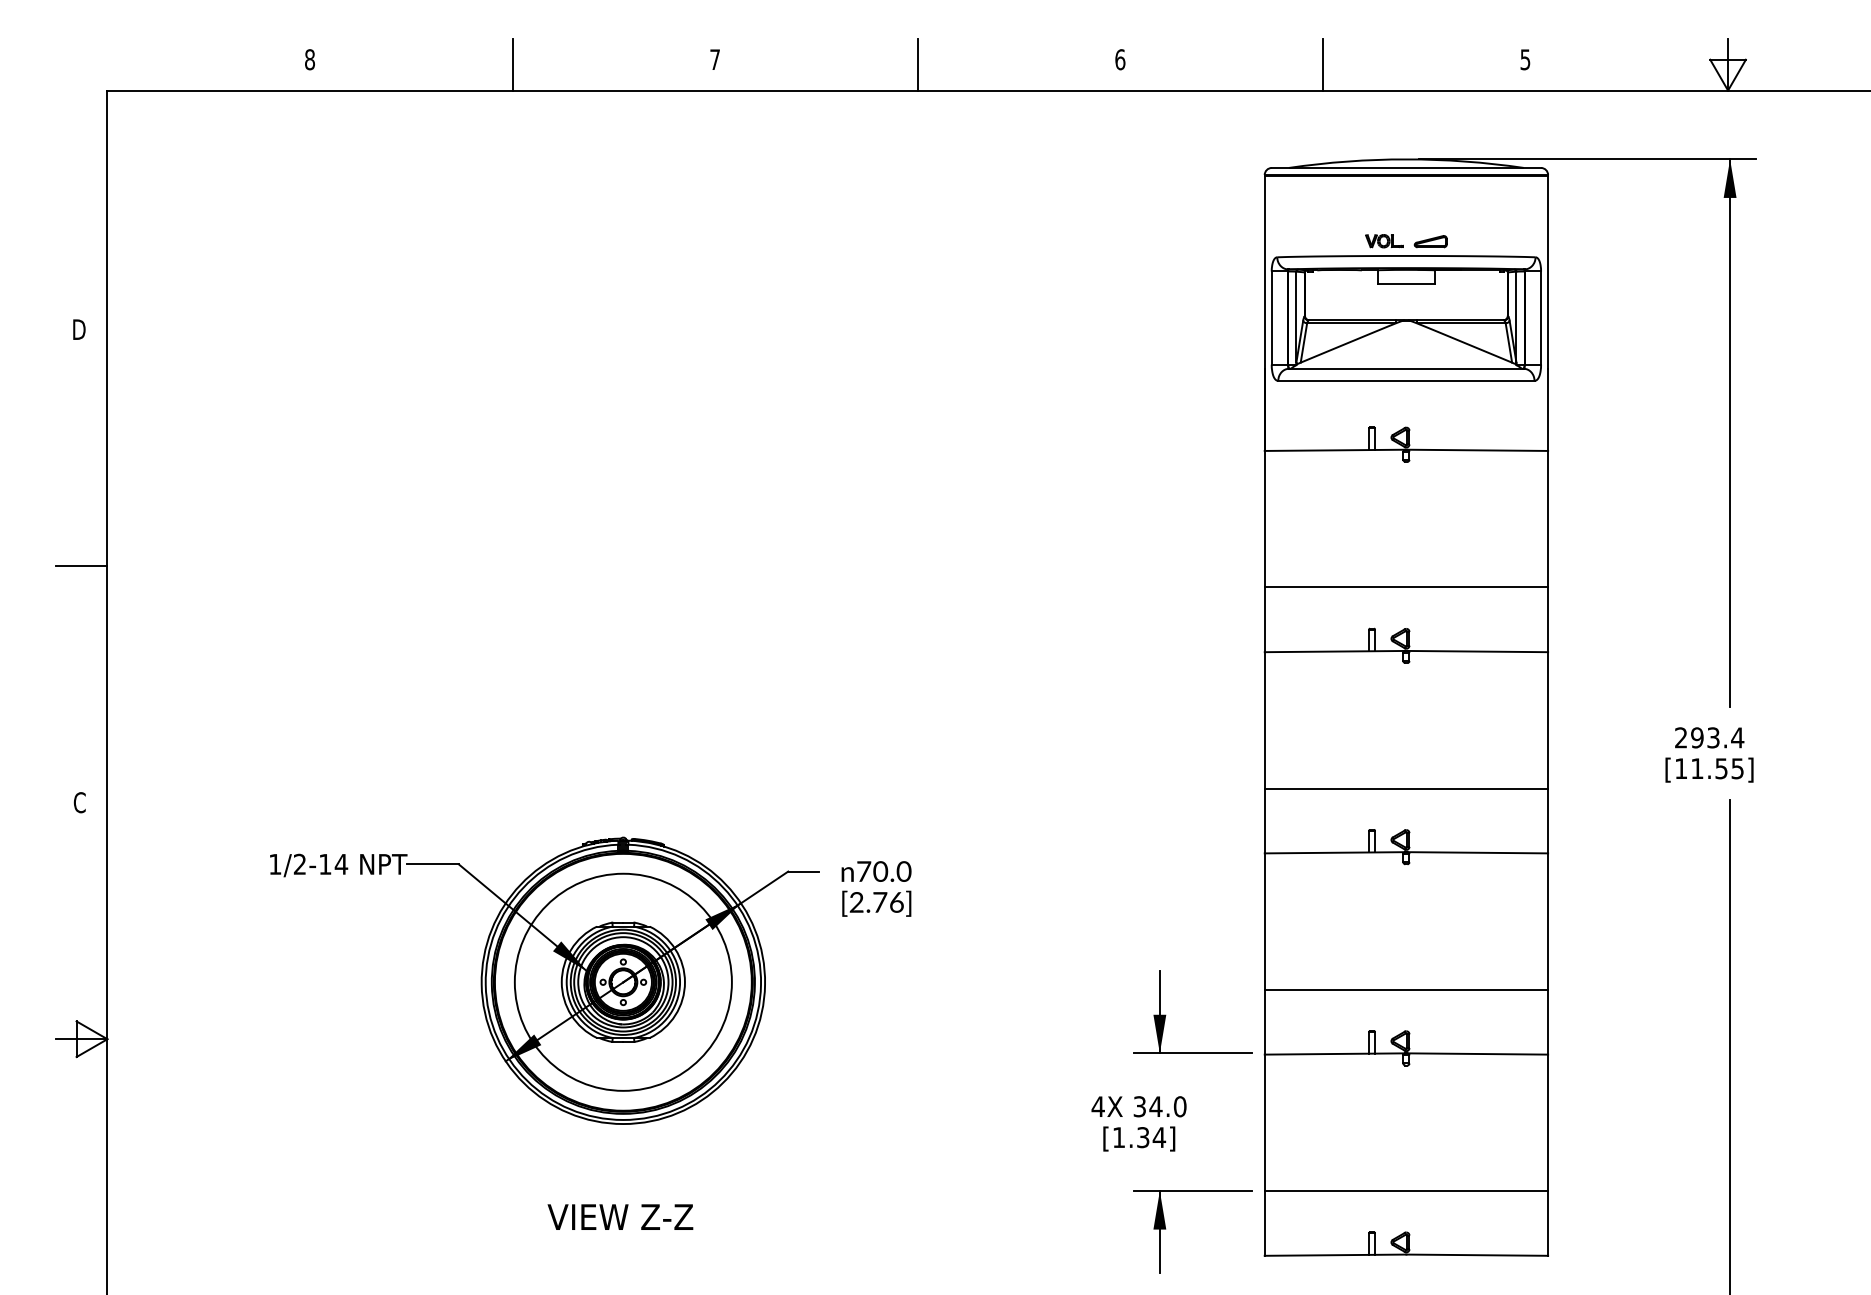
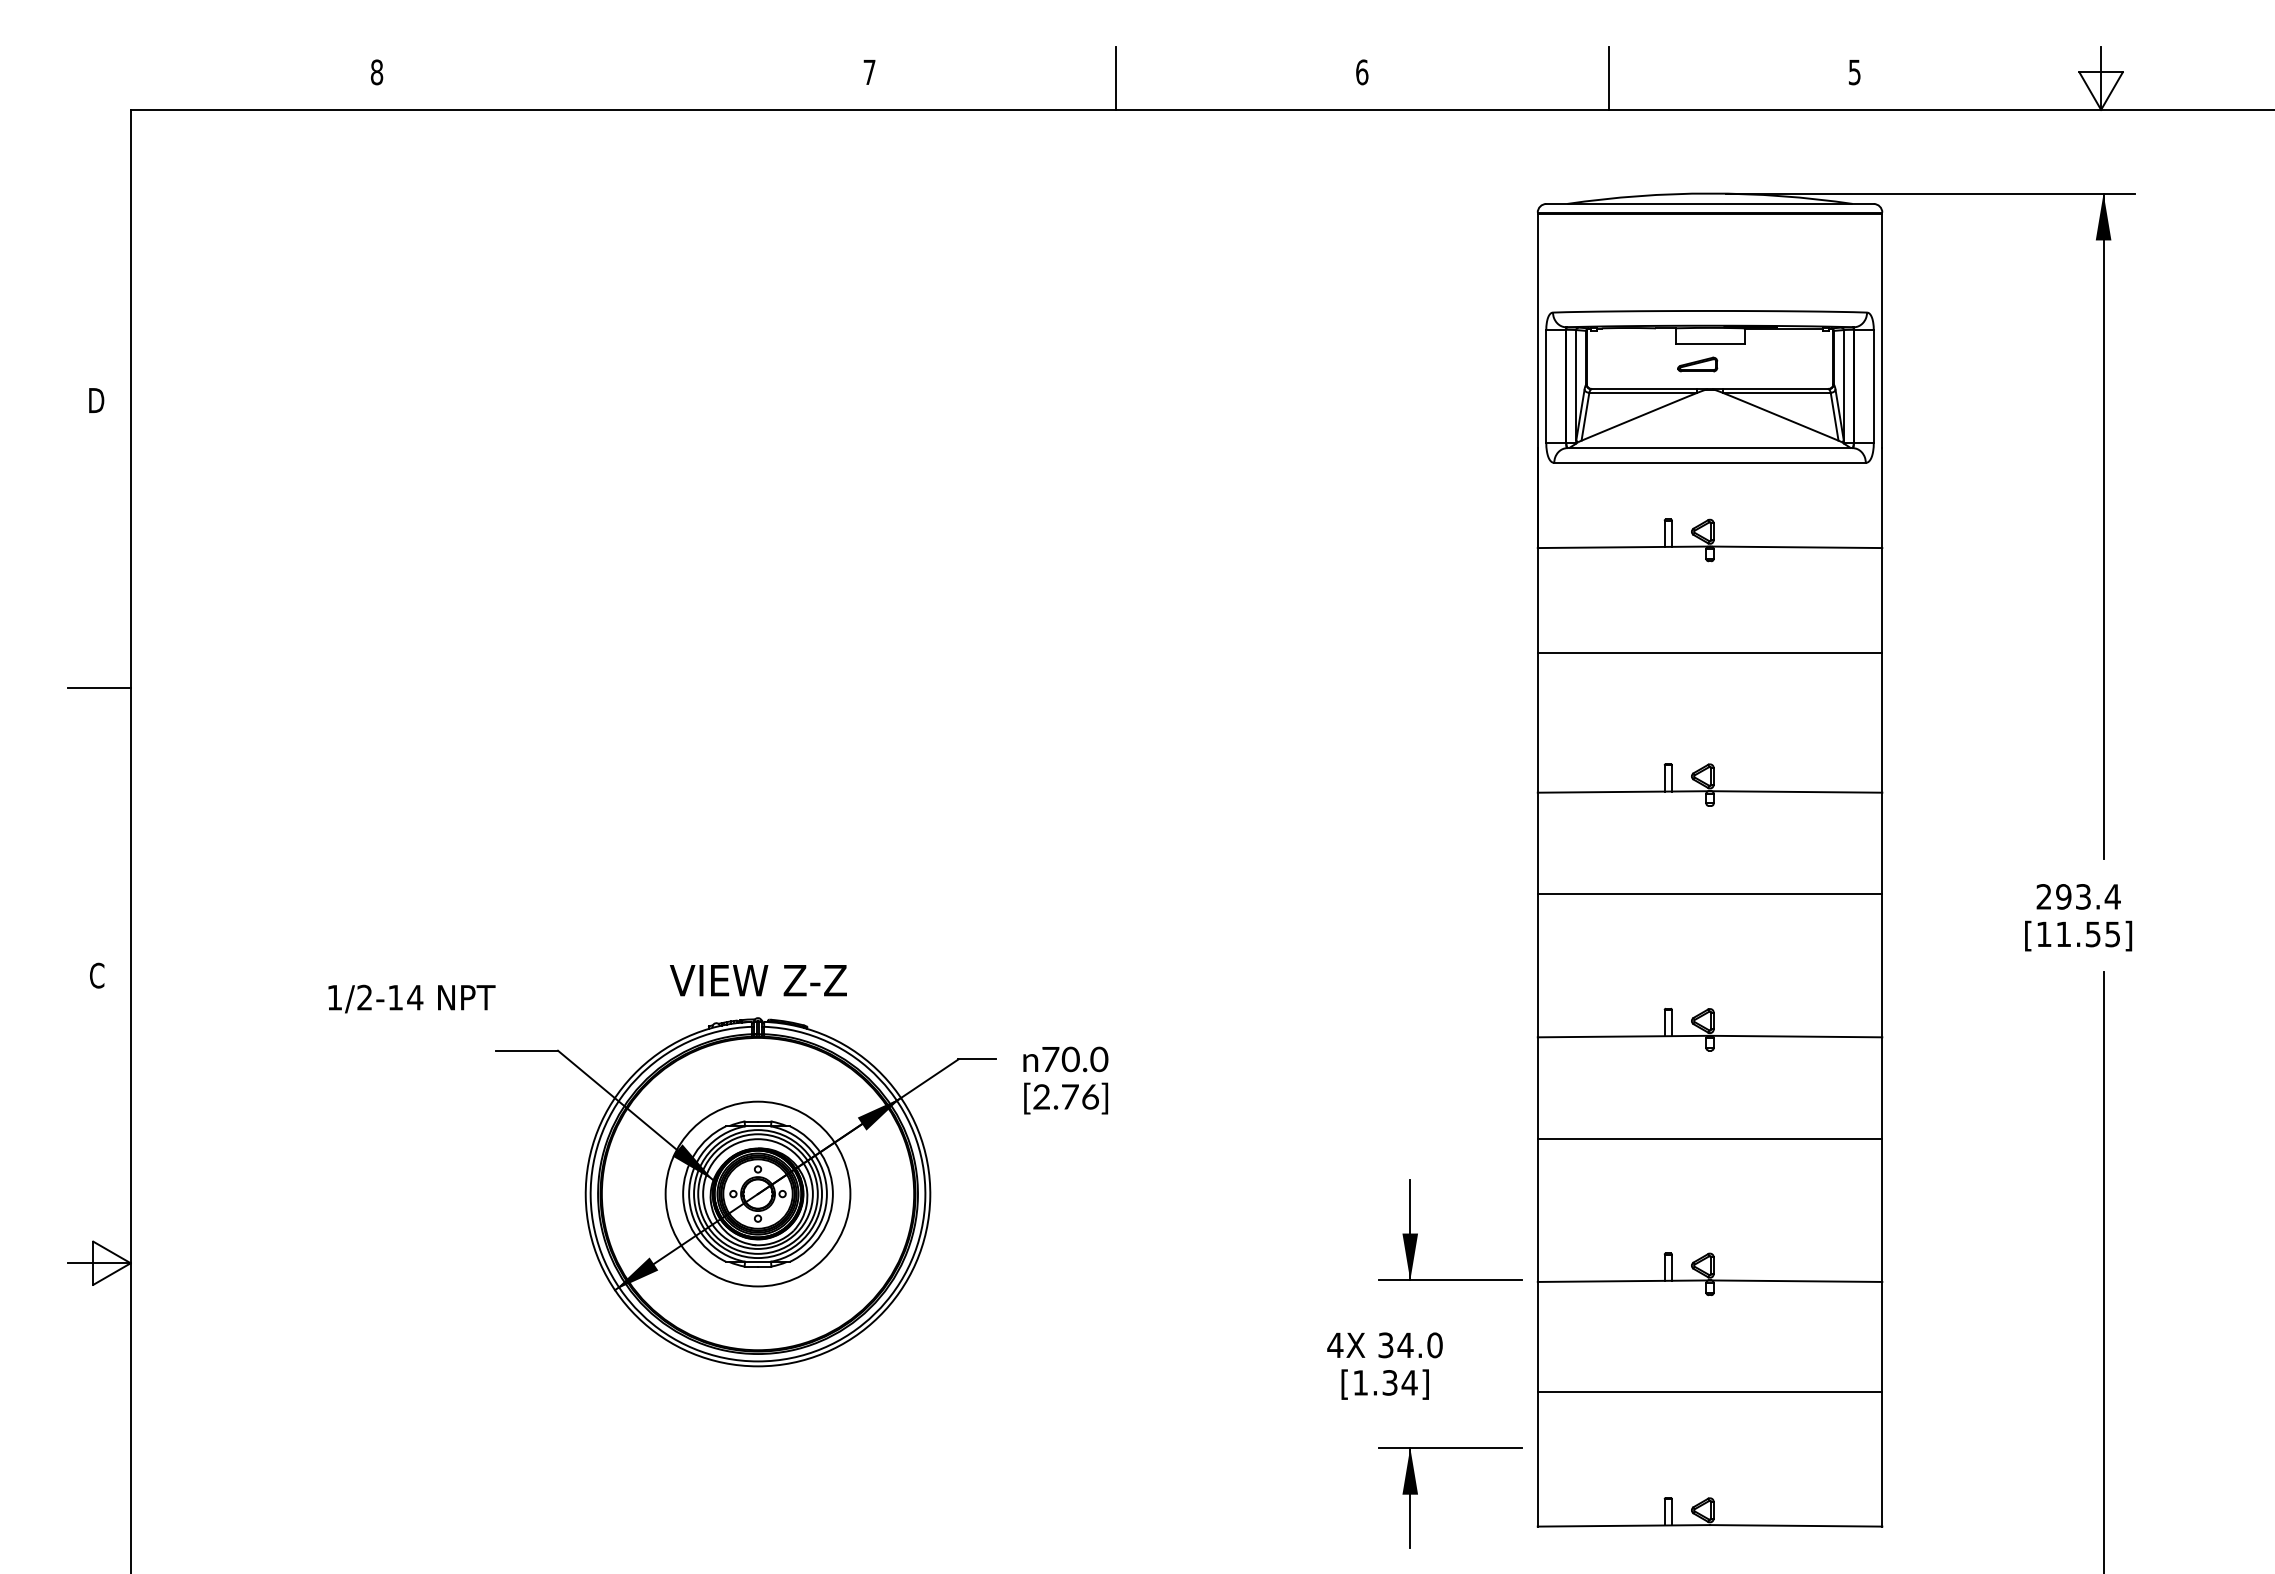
line: (512, 64) -> (623, 78), removed
part: (1384, 240) -> (1683, 292), removed
part: (1430, 241) -> (1697, 364), moved
line: (1405, 587) -> (1709, 652), moved
line: (1405, 788) -> (1709, 893), moved
text: (338, 865) -> (411, 998), moved
circle: (623, 982) -> (758, 1194), size x0.7
line: (1405, 990) -> (1709, 1139), moved
line: (1405, 1190) -> (1709, 1391), moved
text: (620, 1217) -> (758, 980), moved

